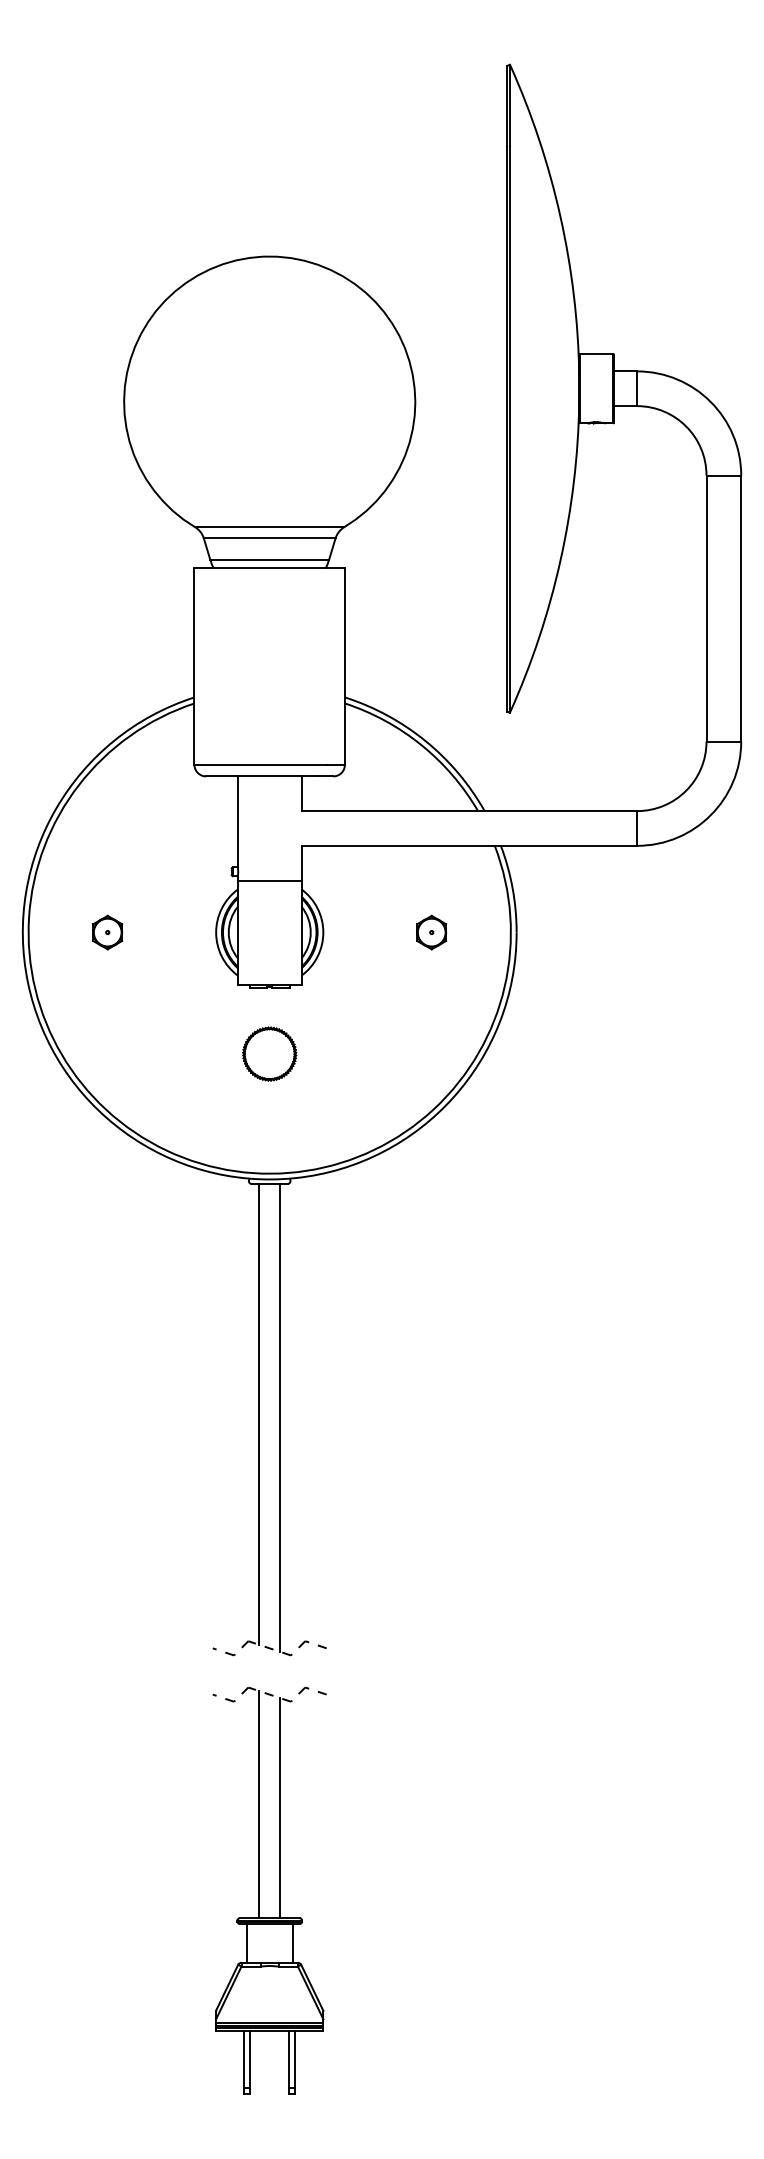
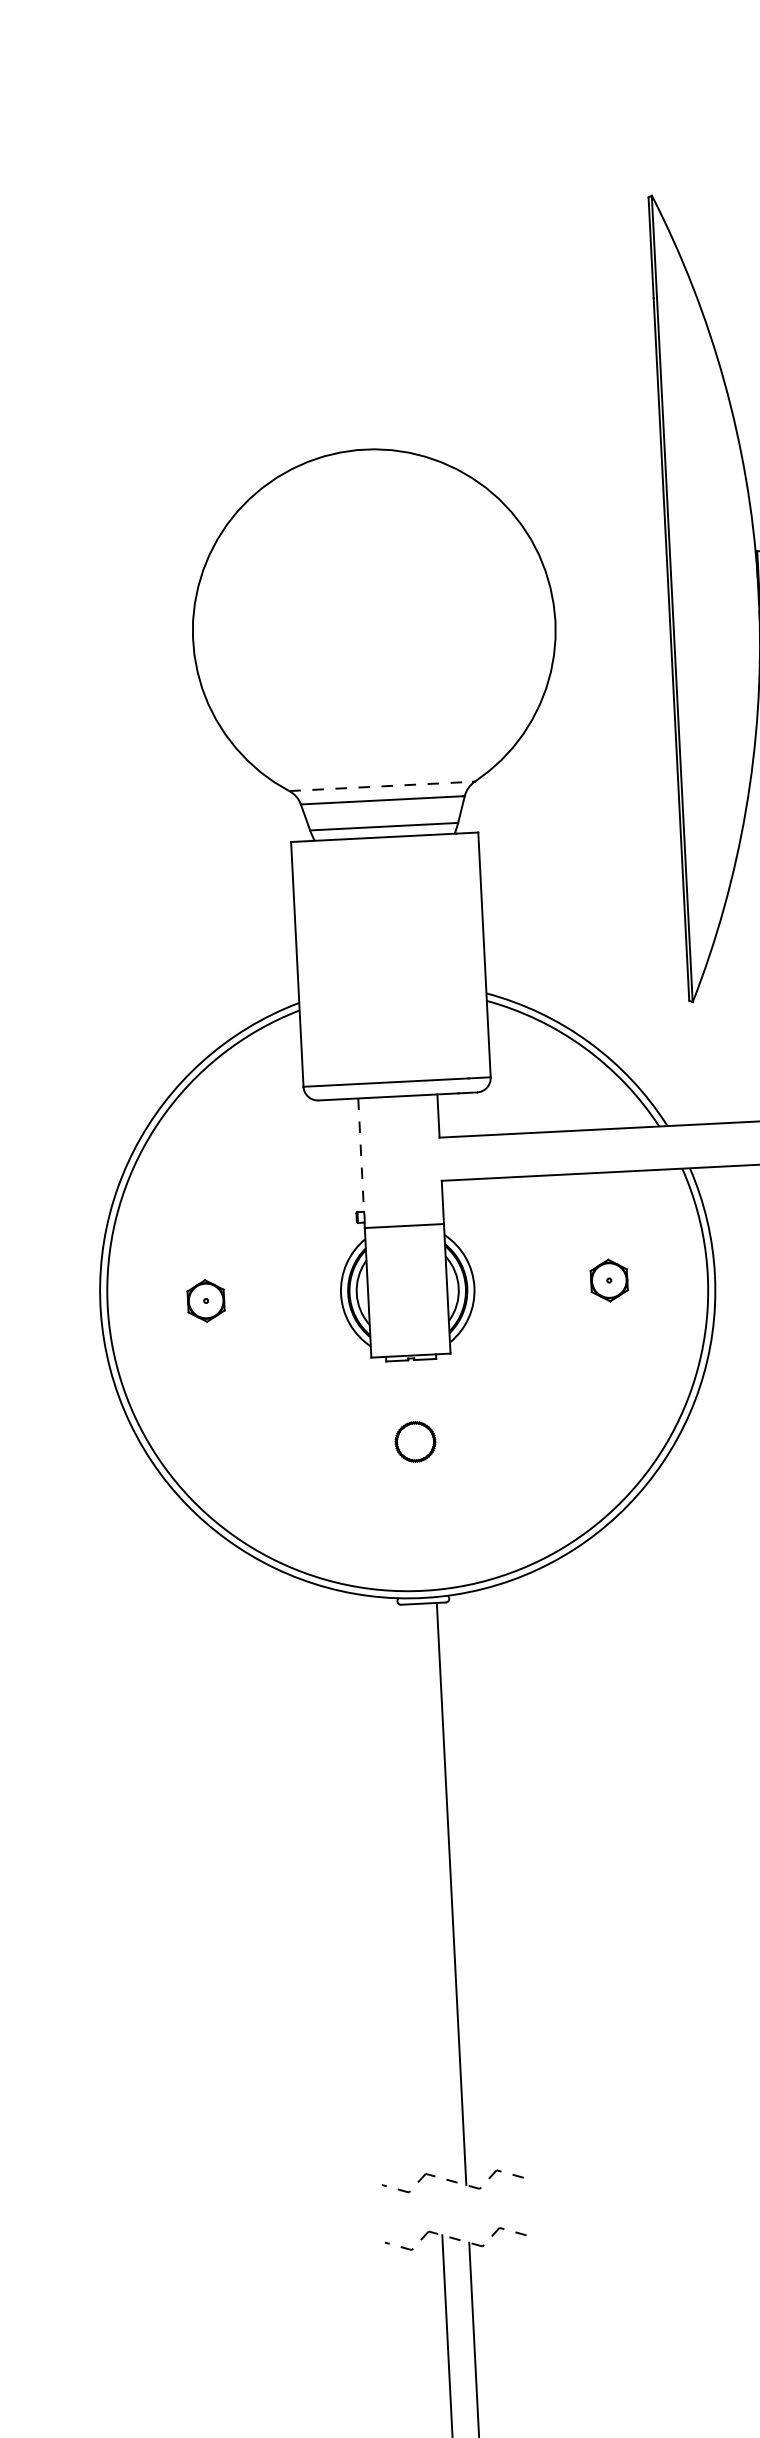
line: (268, 527) -> (380, 786), solid -> dashed
line: (237, 821) -> (360, 1154), solid -> dashed
part: (269, 1053) -> (415, 1441), size x0.6
line: (259, 1414) -> (425, 1891), removed

